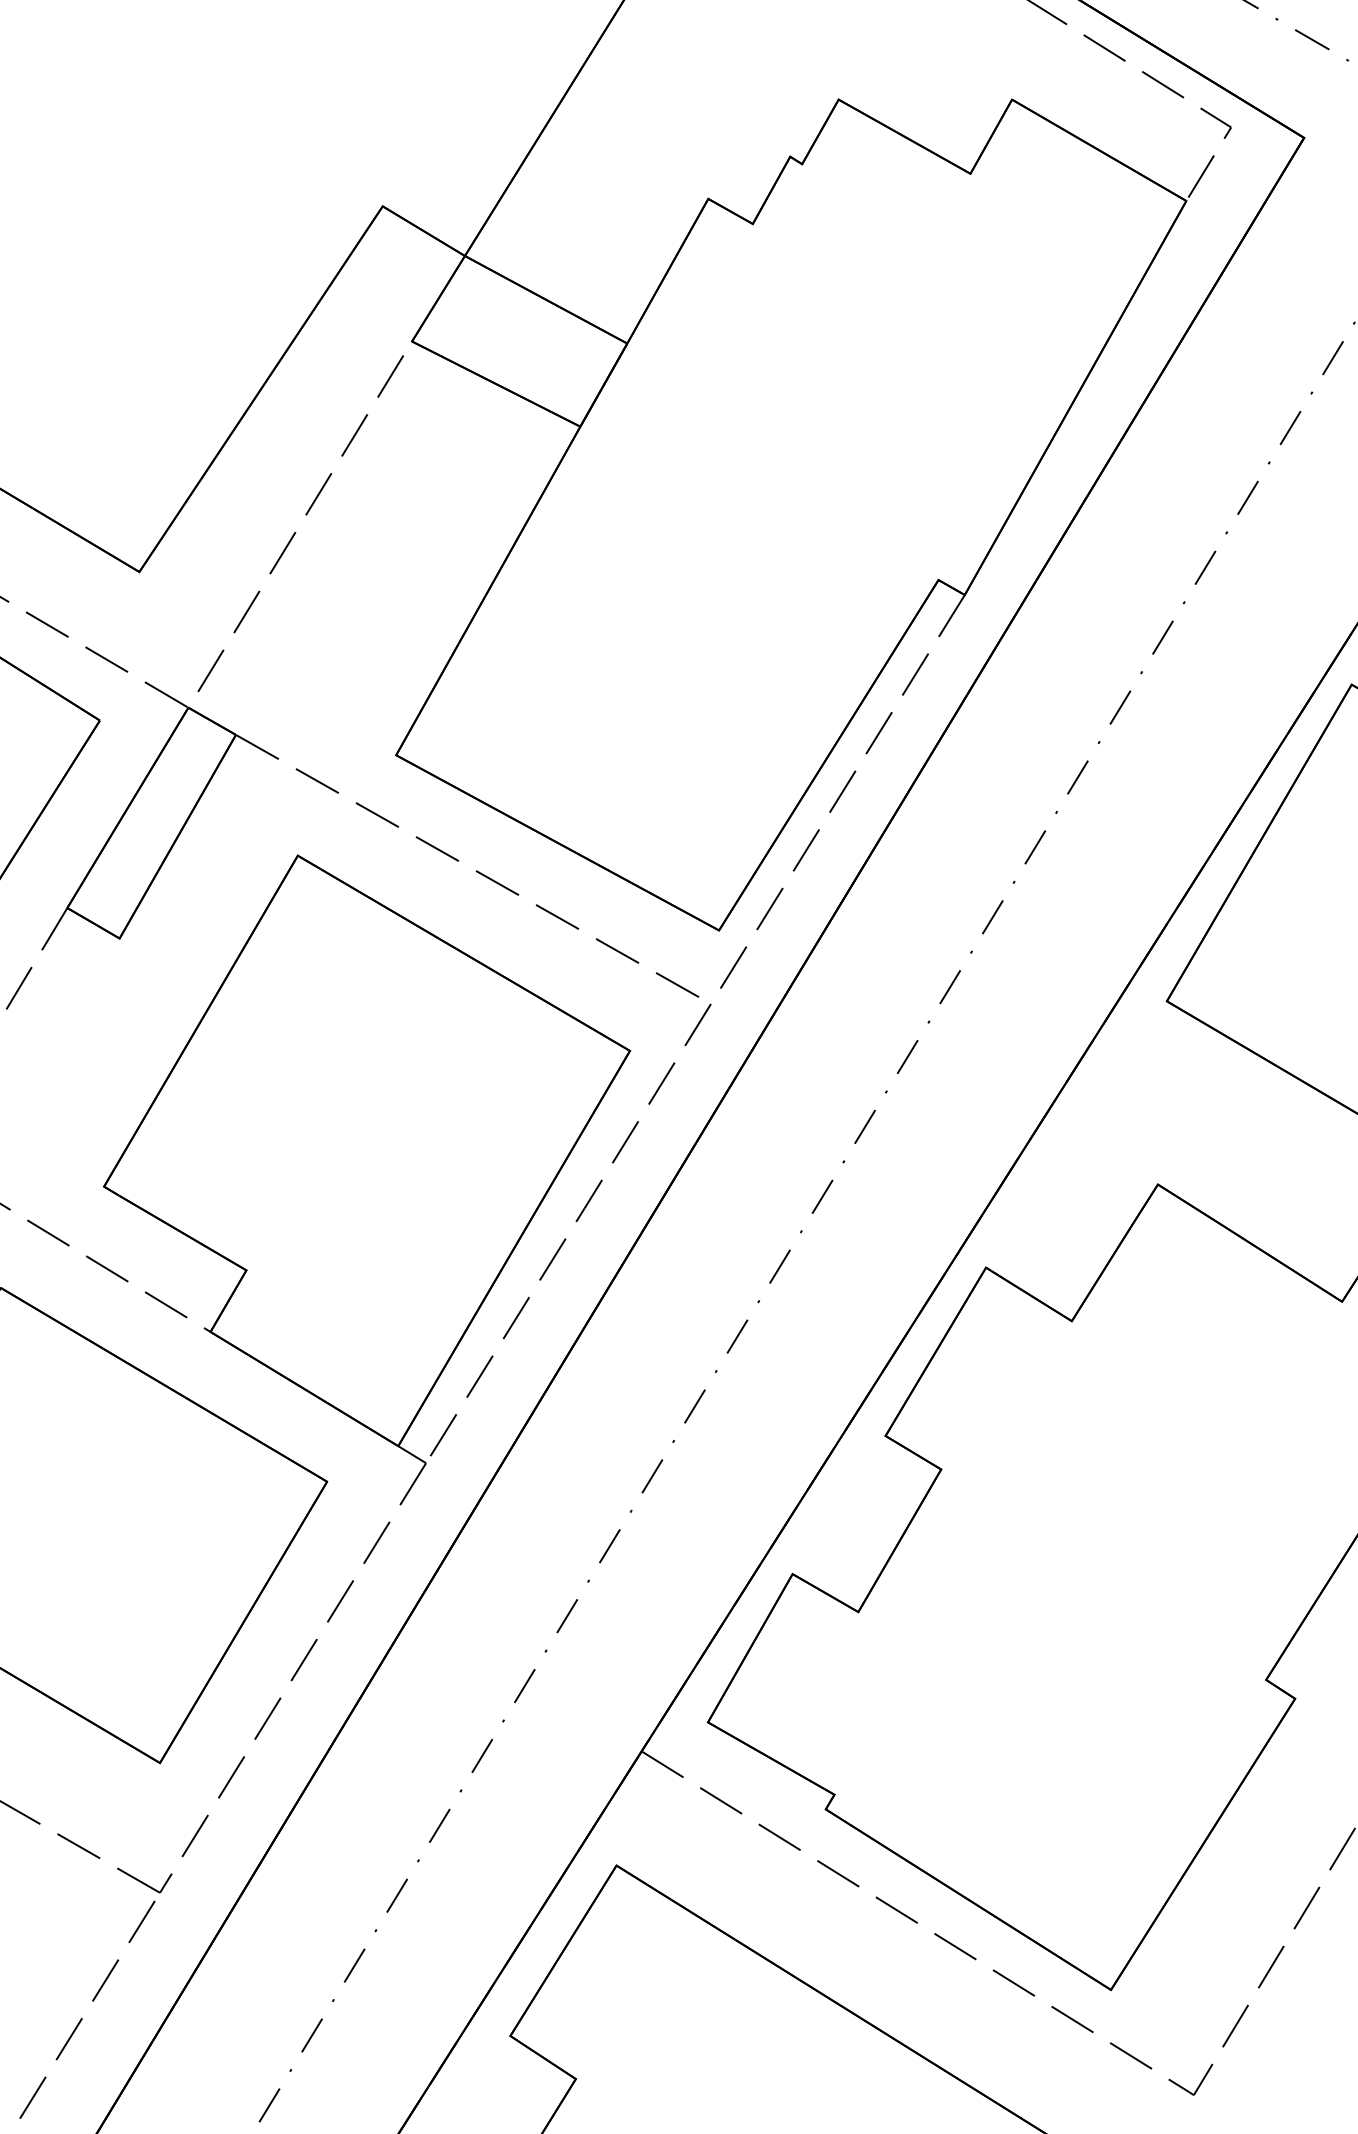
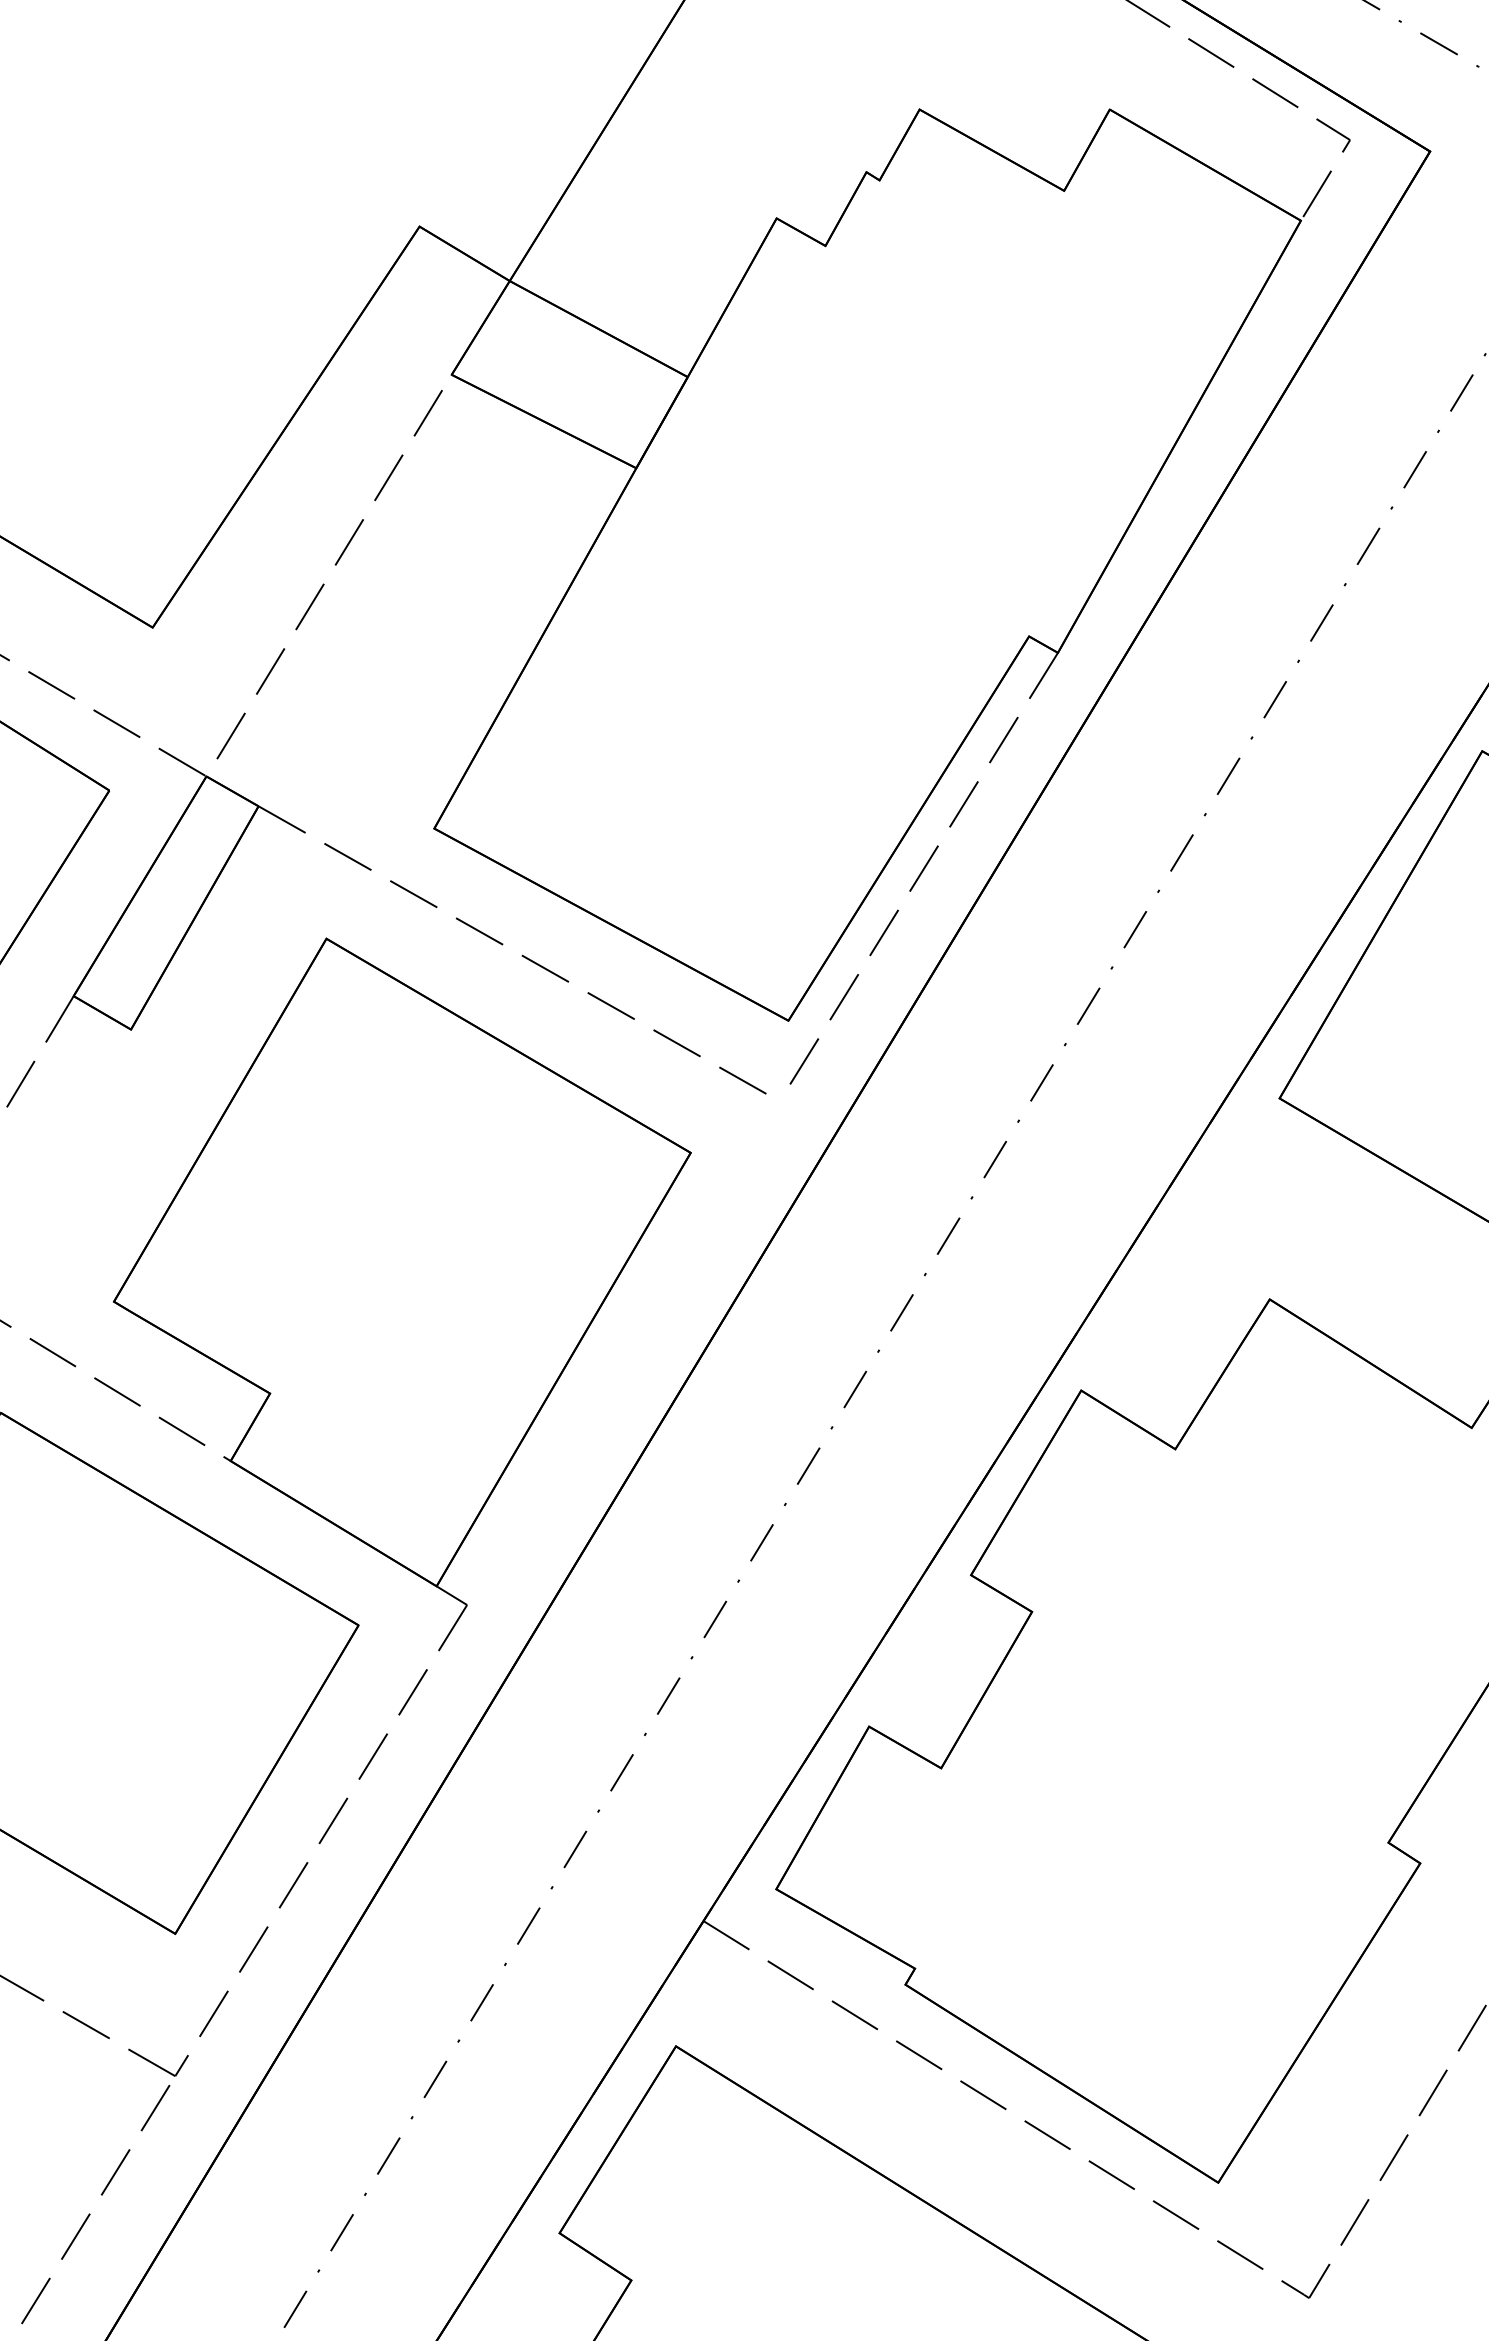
line: (565, 1238) -> (620, 1358), removed

